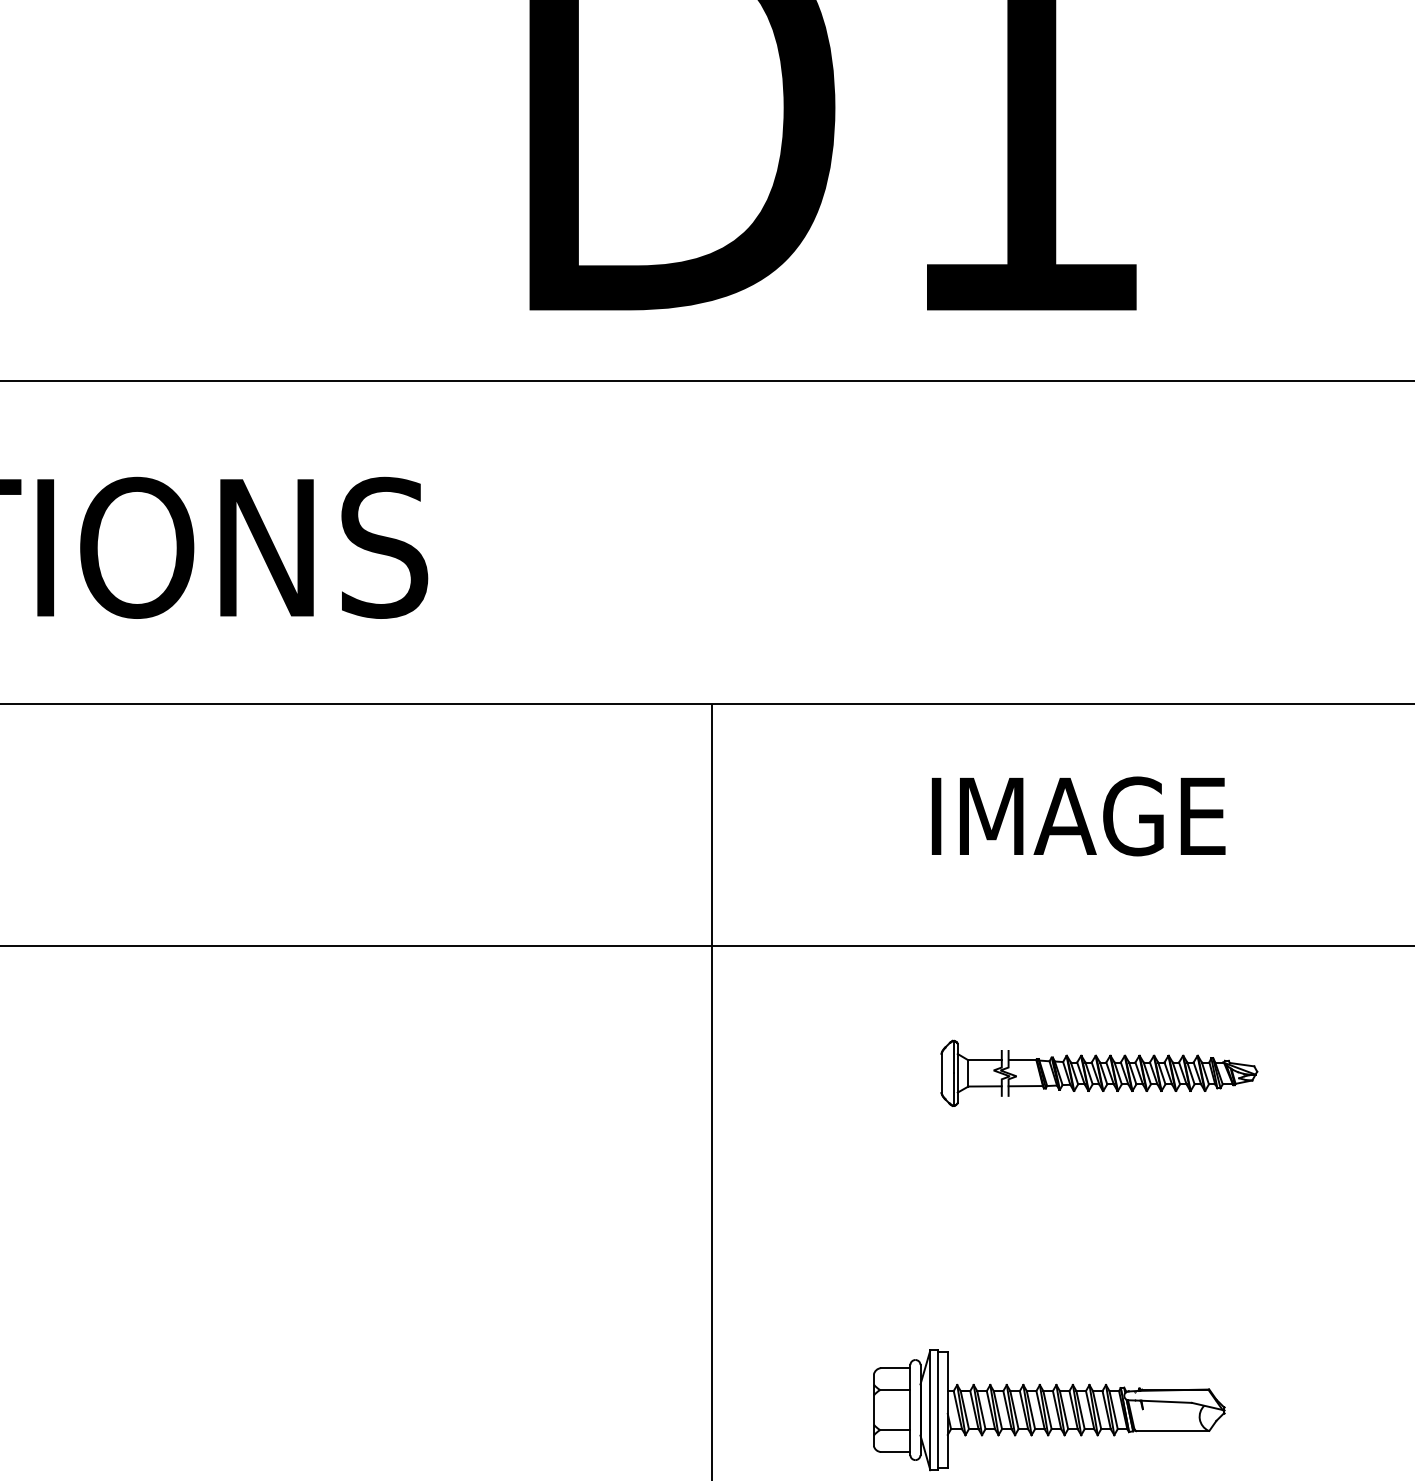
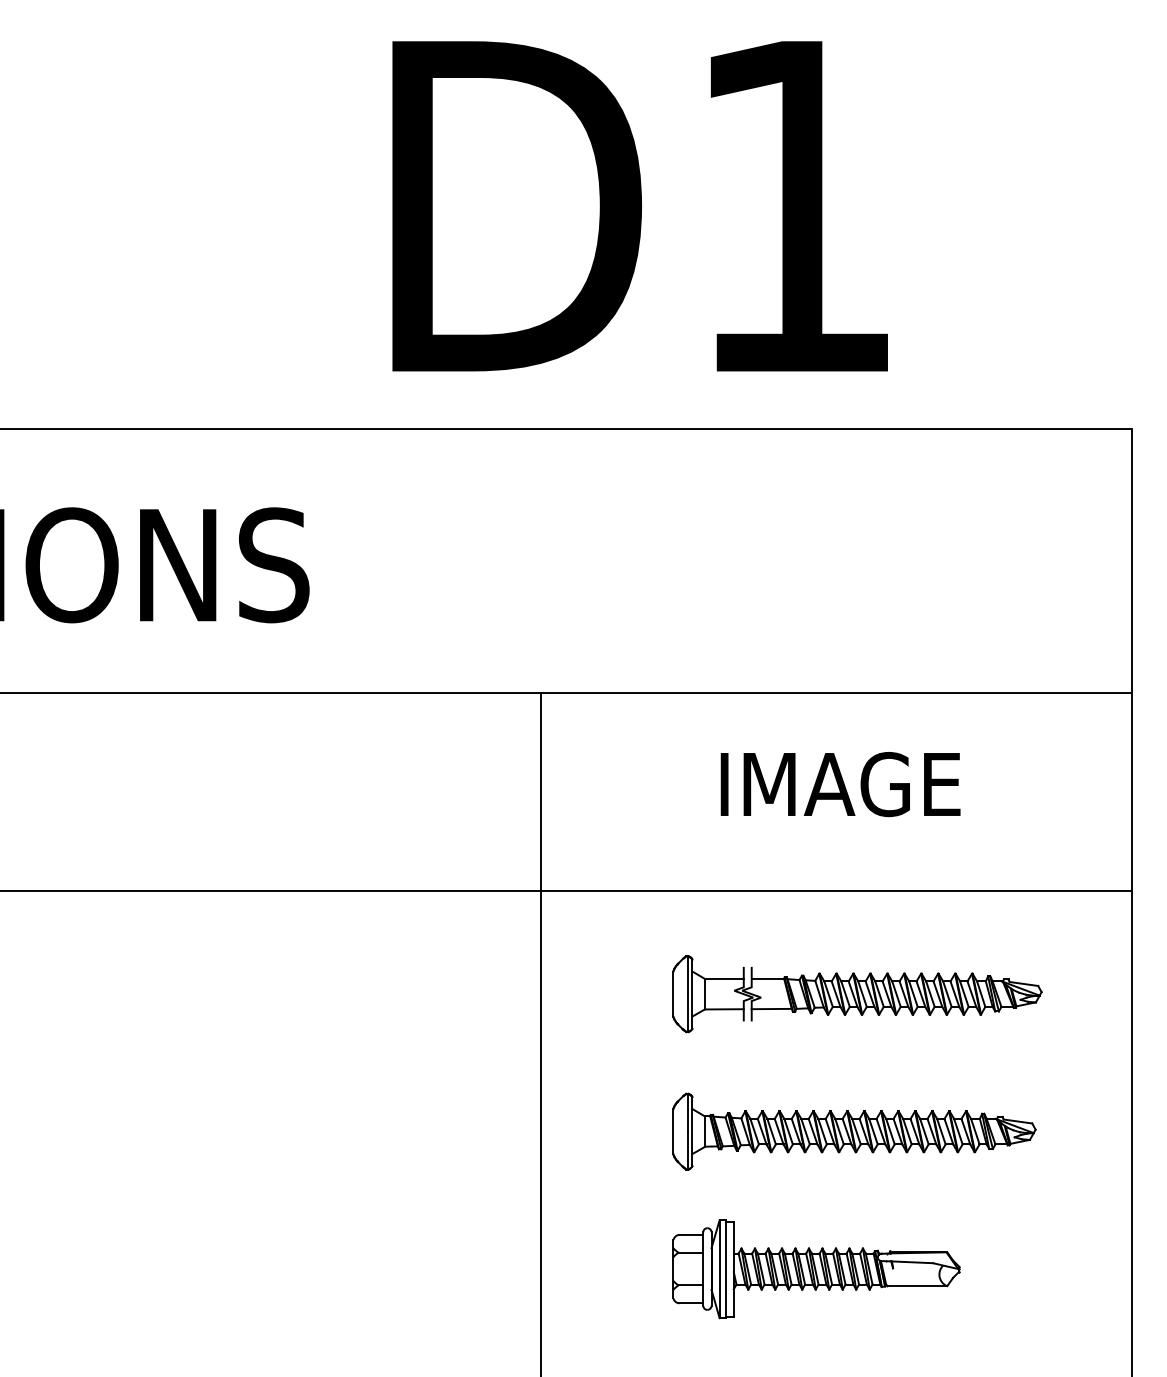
part: (1099, 1073) -> (857, 994), size x1.43
part: (1095, 1241) -> (854, 1131), added

